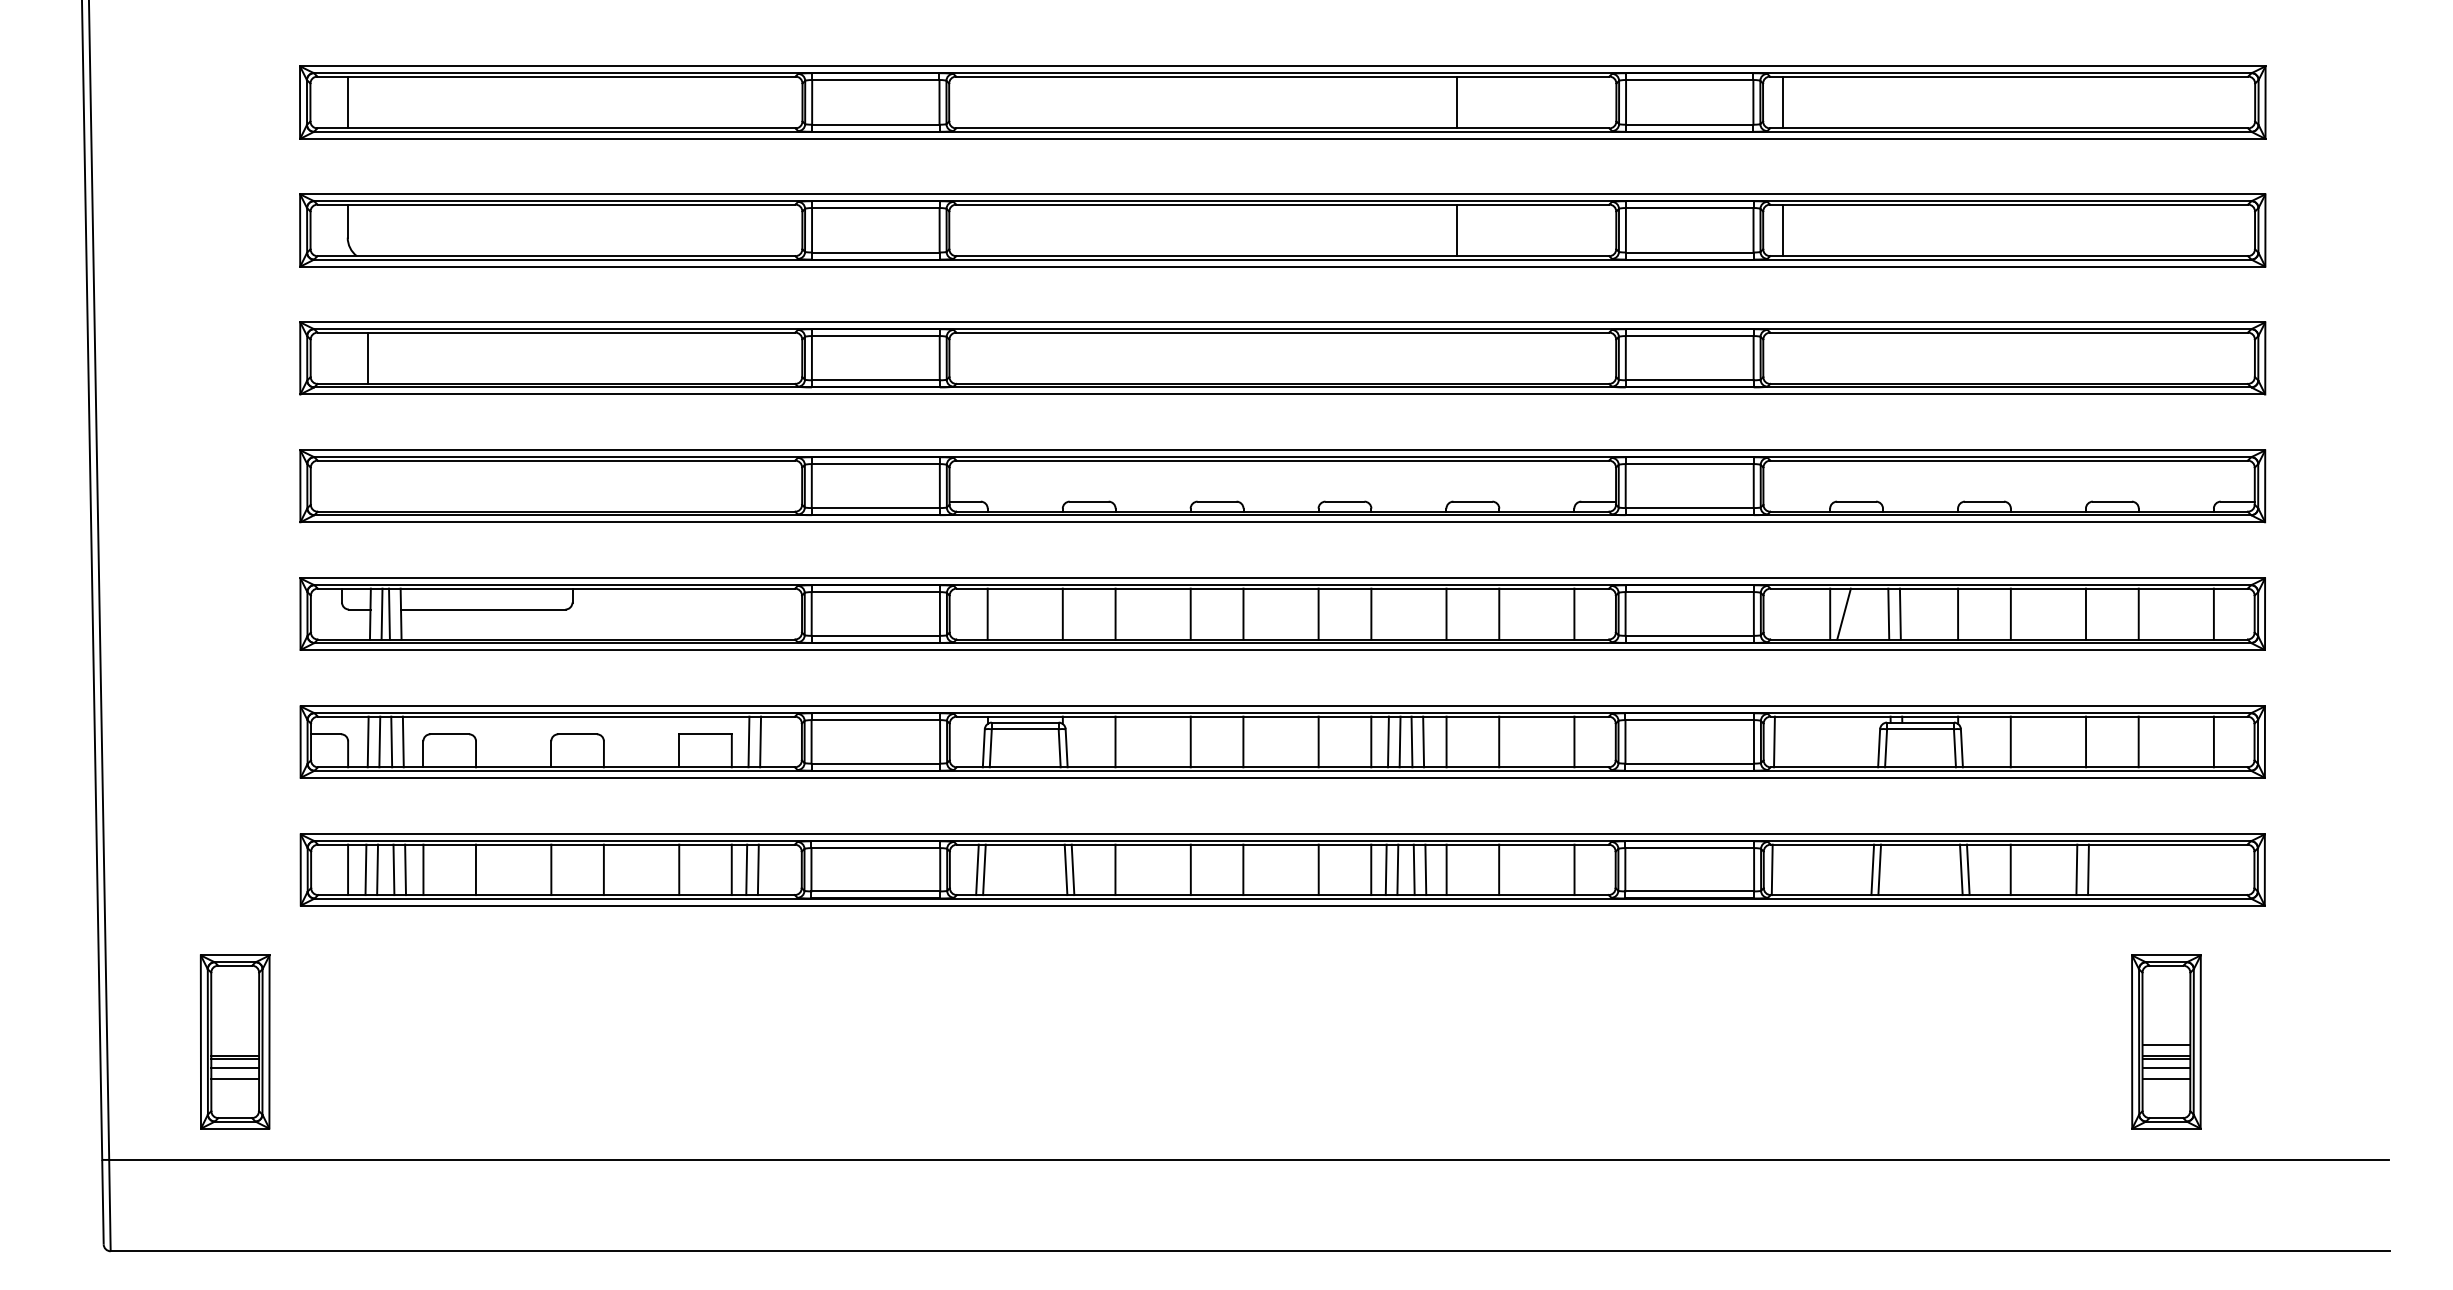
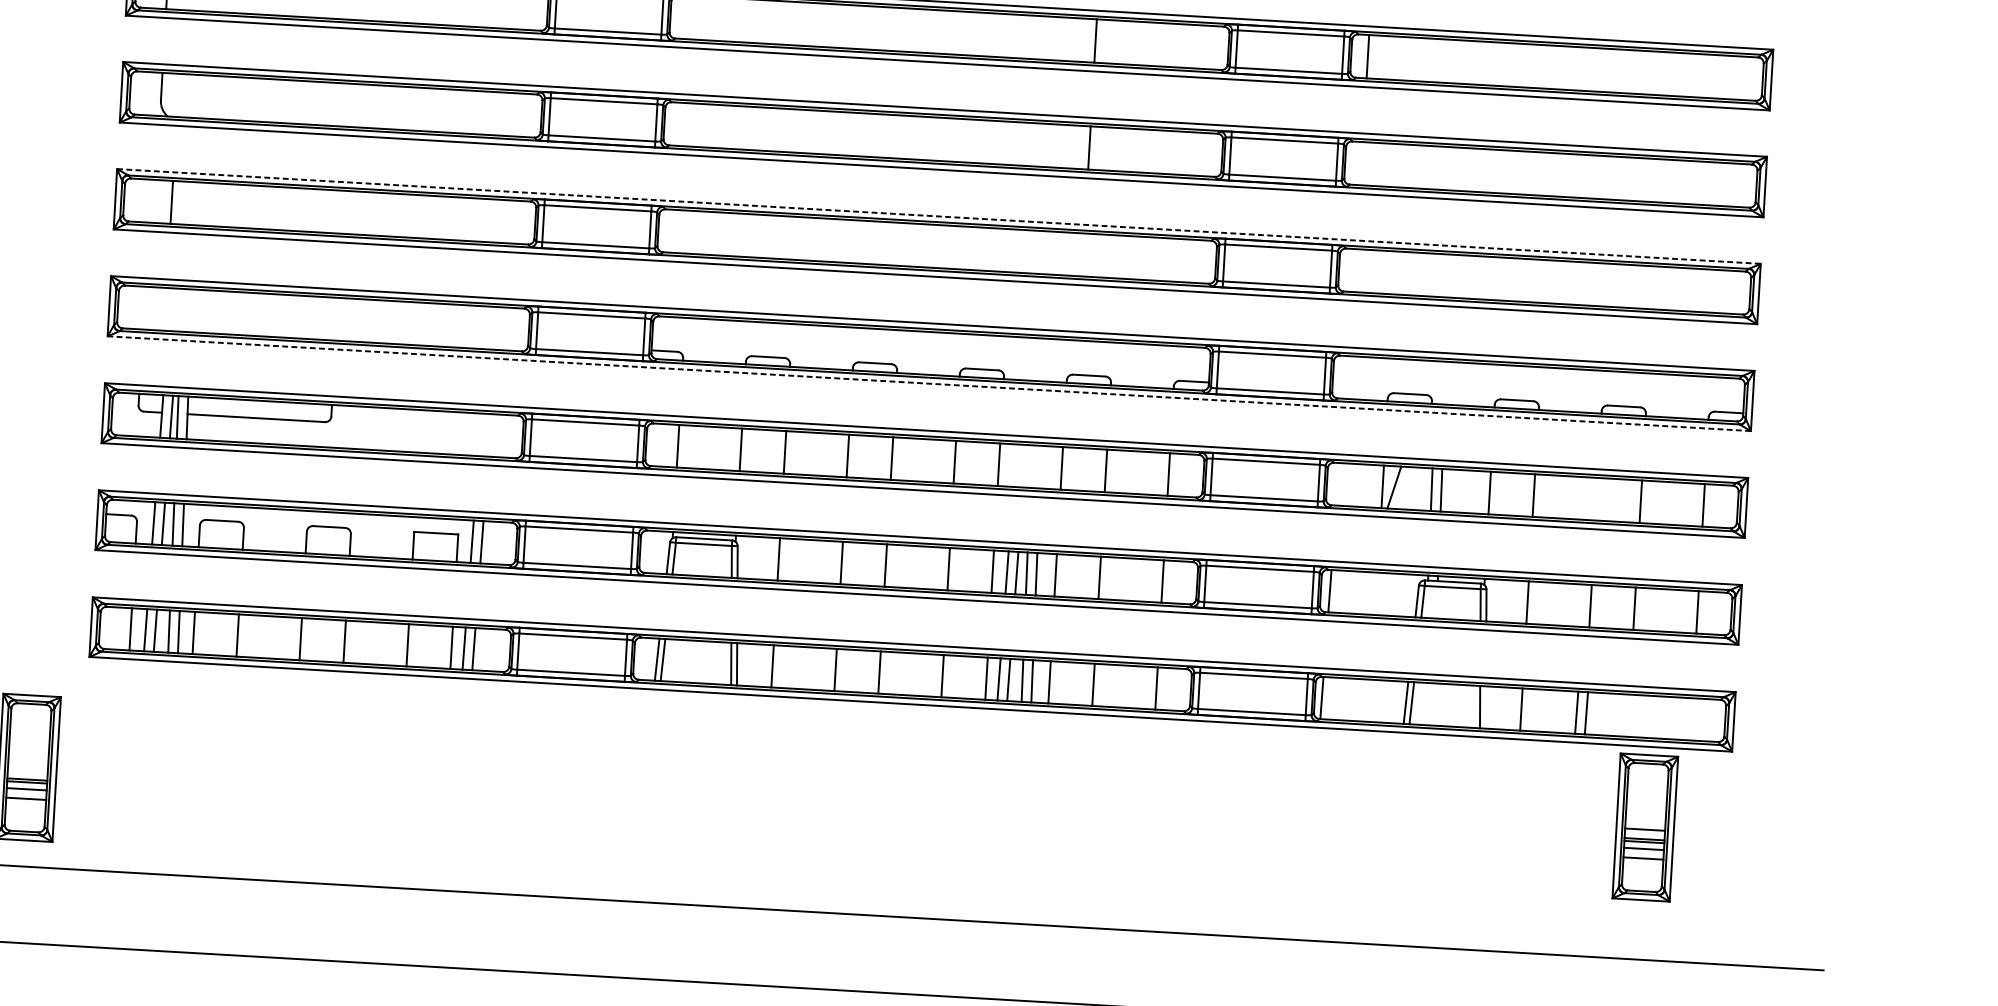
line: (1782, 230) -> (1361, 163), removed
line: (1282, 322) -> (938, 216), solid -> dashed
line: (1282, 522) -> (929, 383), solid -> dashed
line: (2085, 613) -> (1596, 498), removed
line: (1967, 869) -> (1485, 707), removed
part: (2166, 1041) -> (1645, 827), moved

